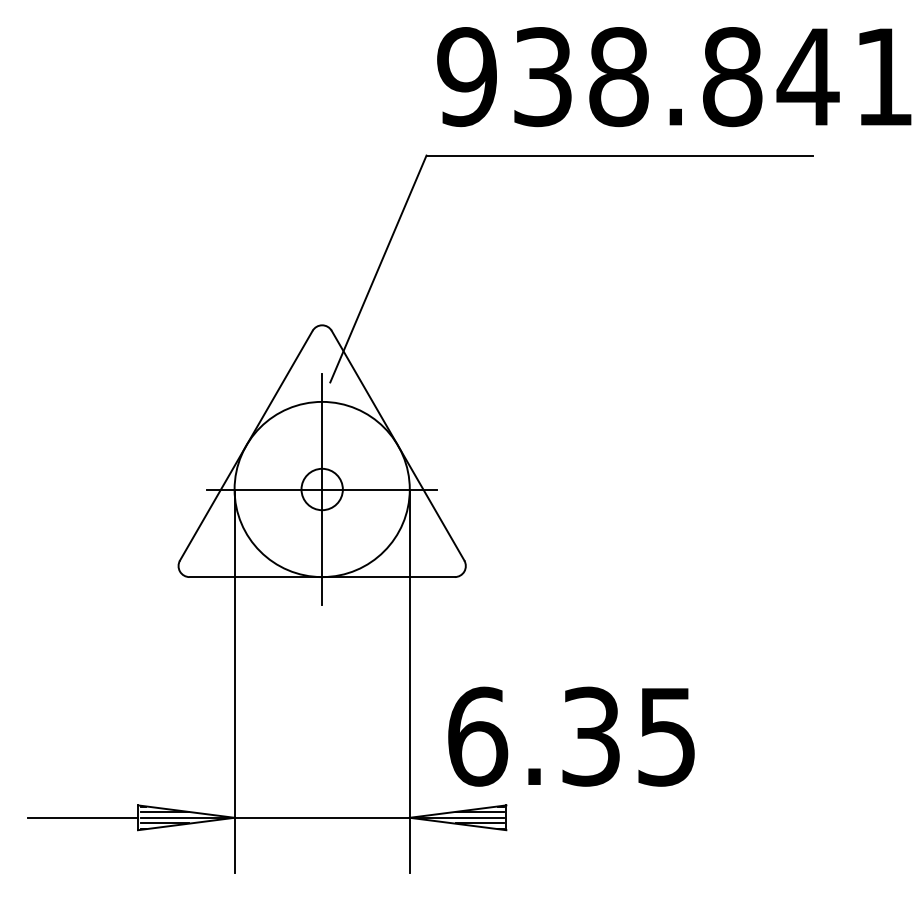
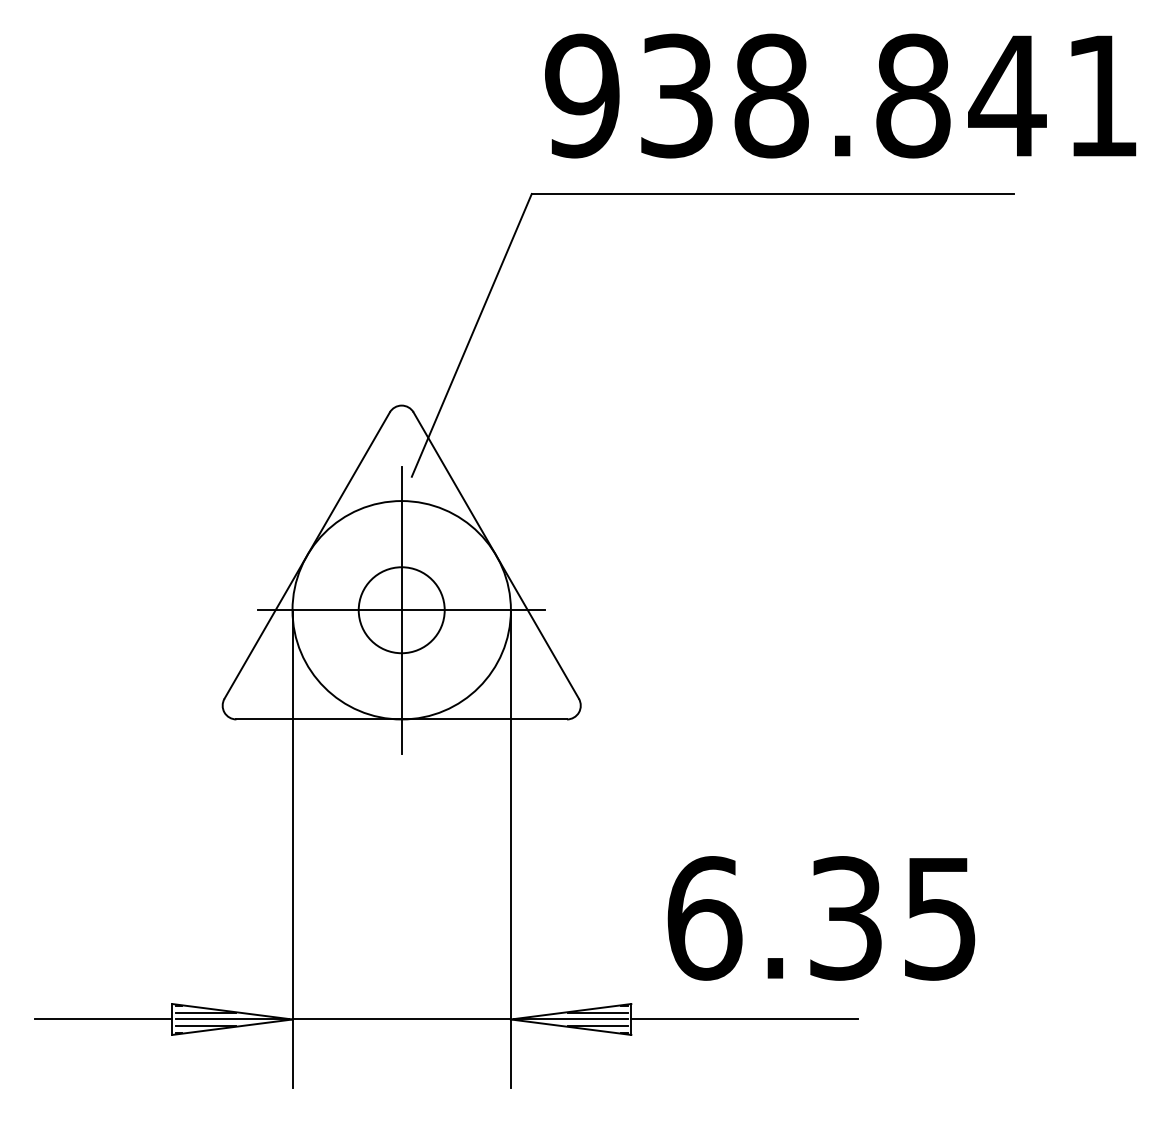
circle: (322, 489) -> (401, 610), size x1.67
text: (571, 736) -> (821, 918), moved
line: (597, 817) -> (744, 1019), added

